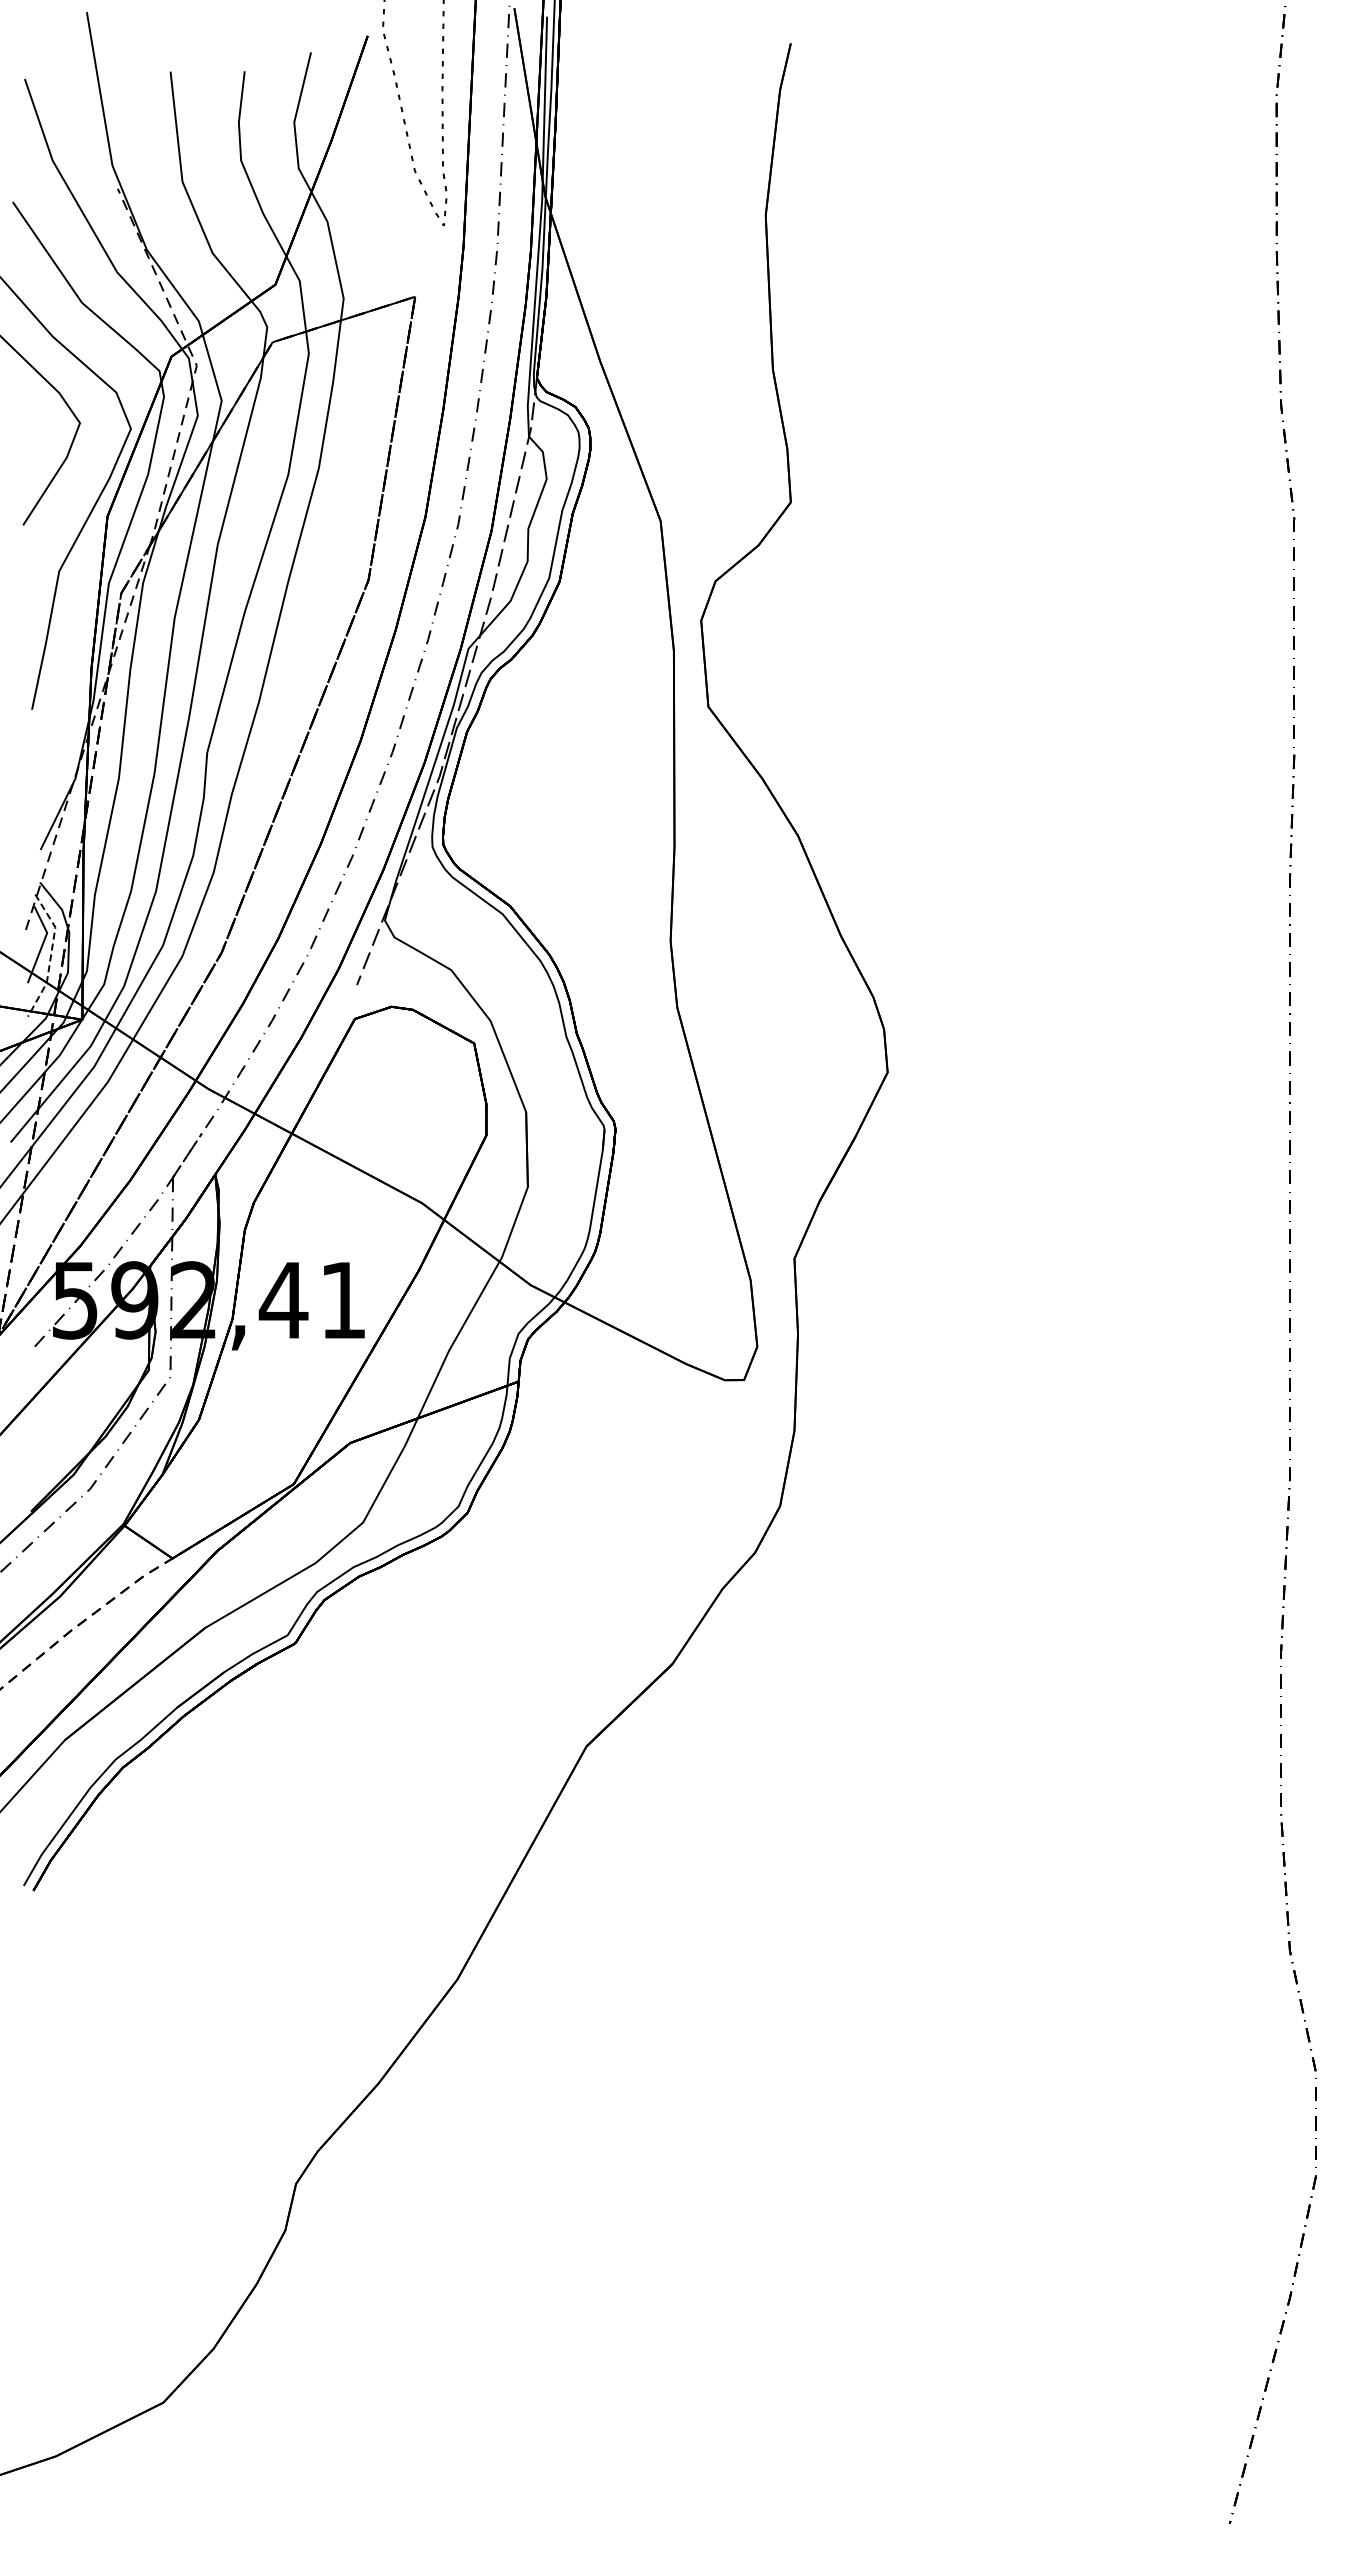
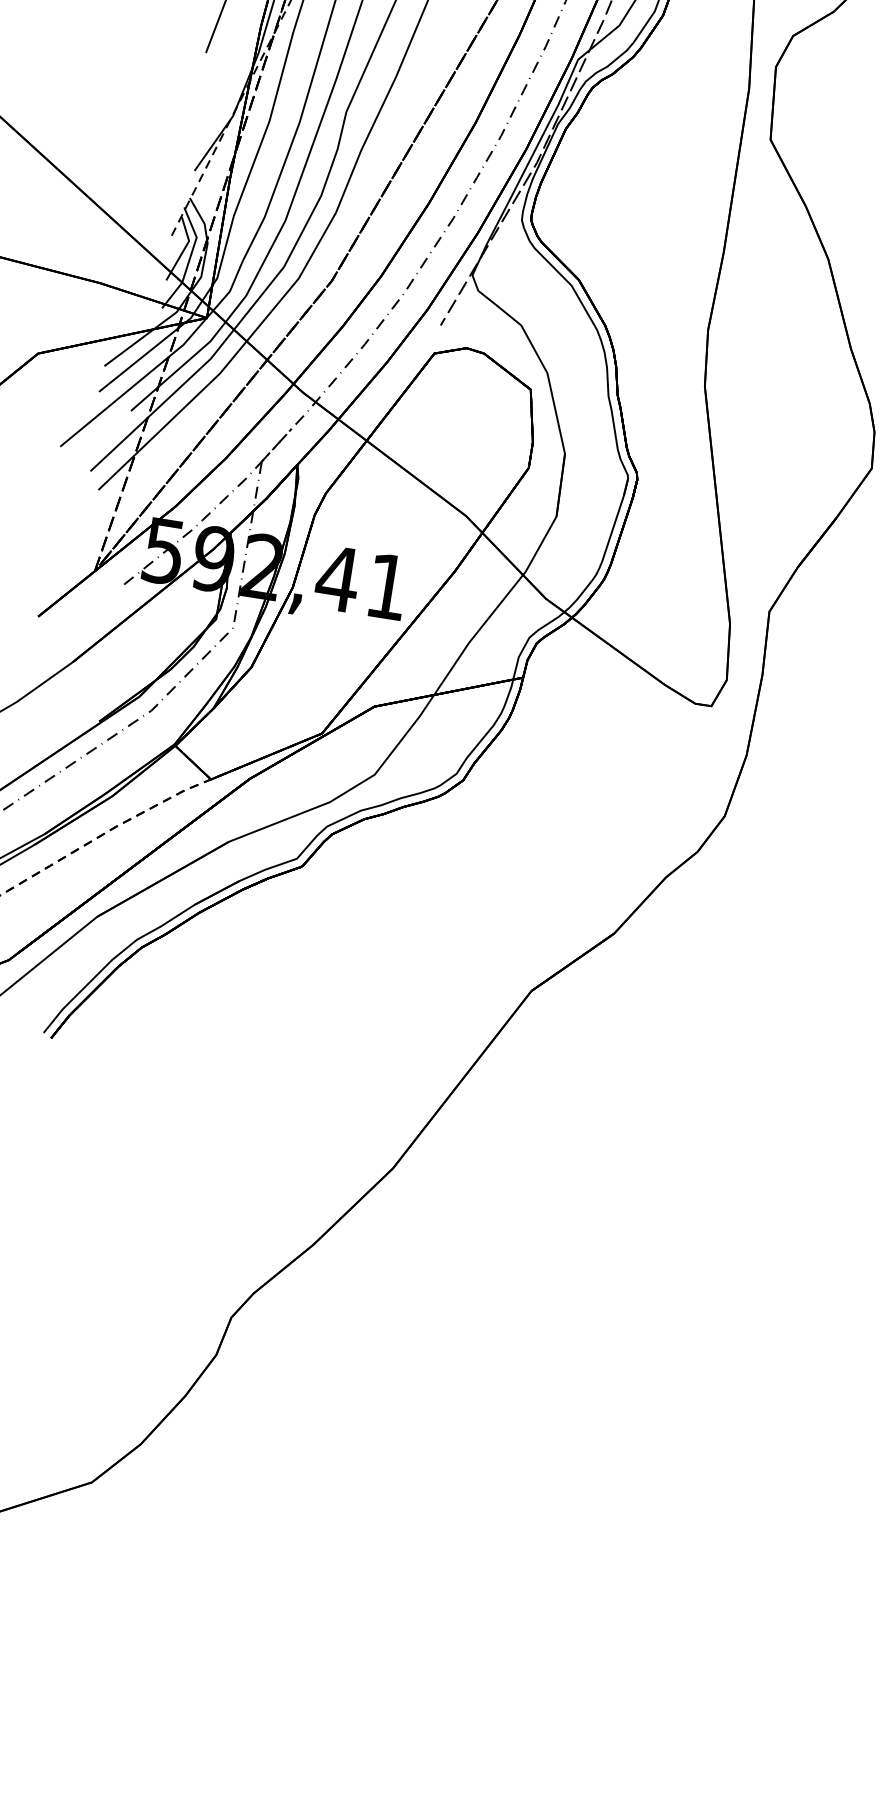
line: (51, 955) -> (189, 260), dashed -> solid

